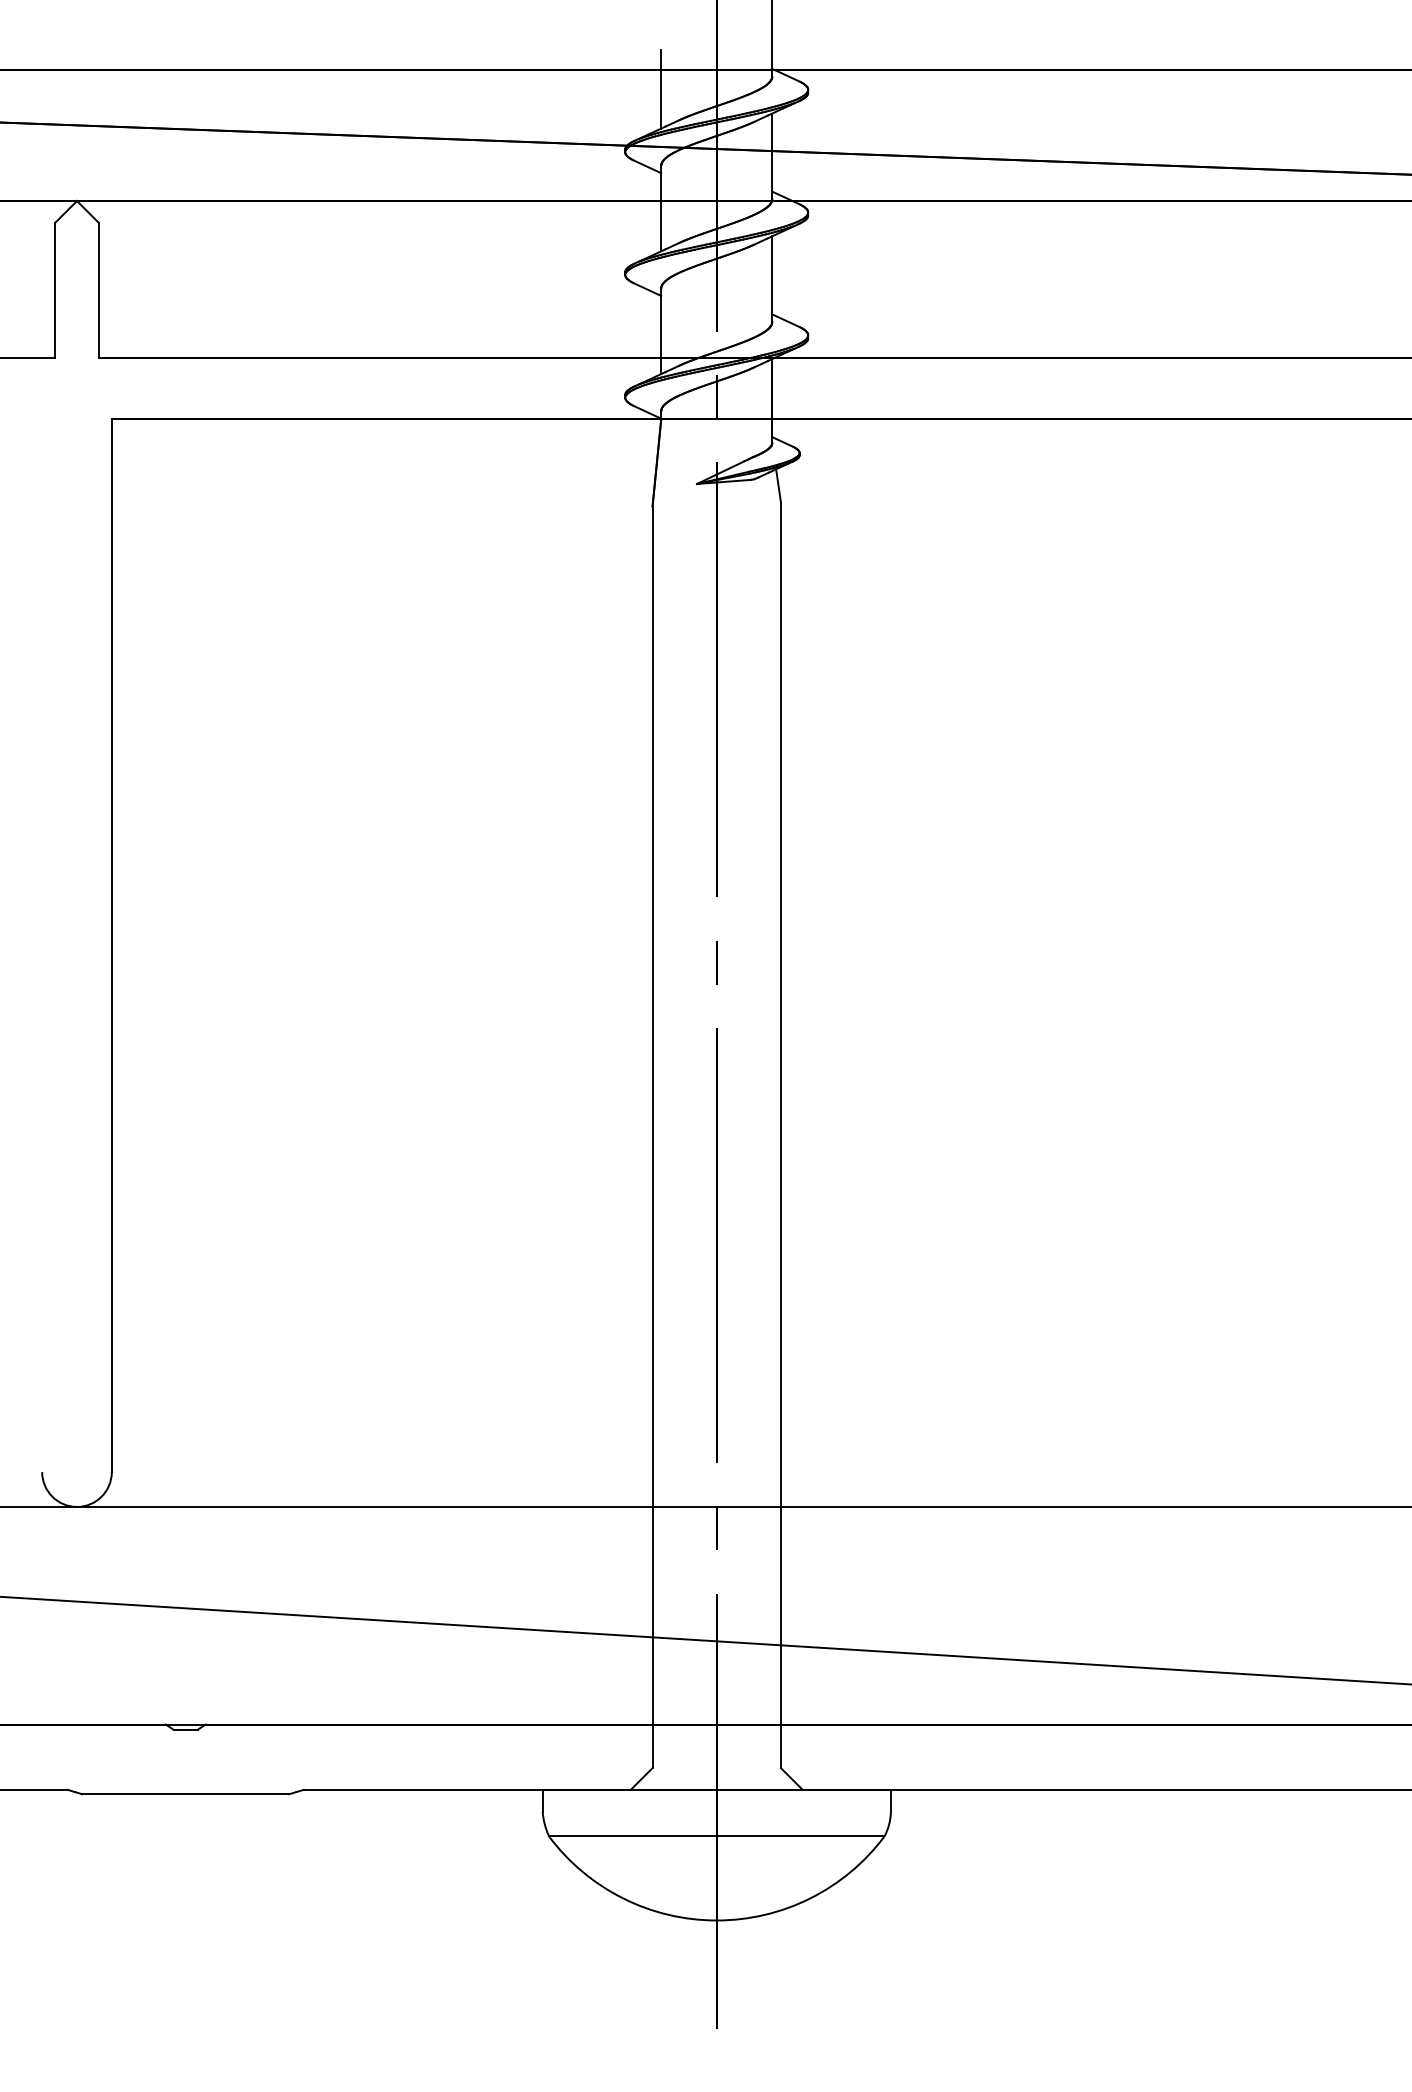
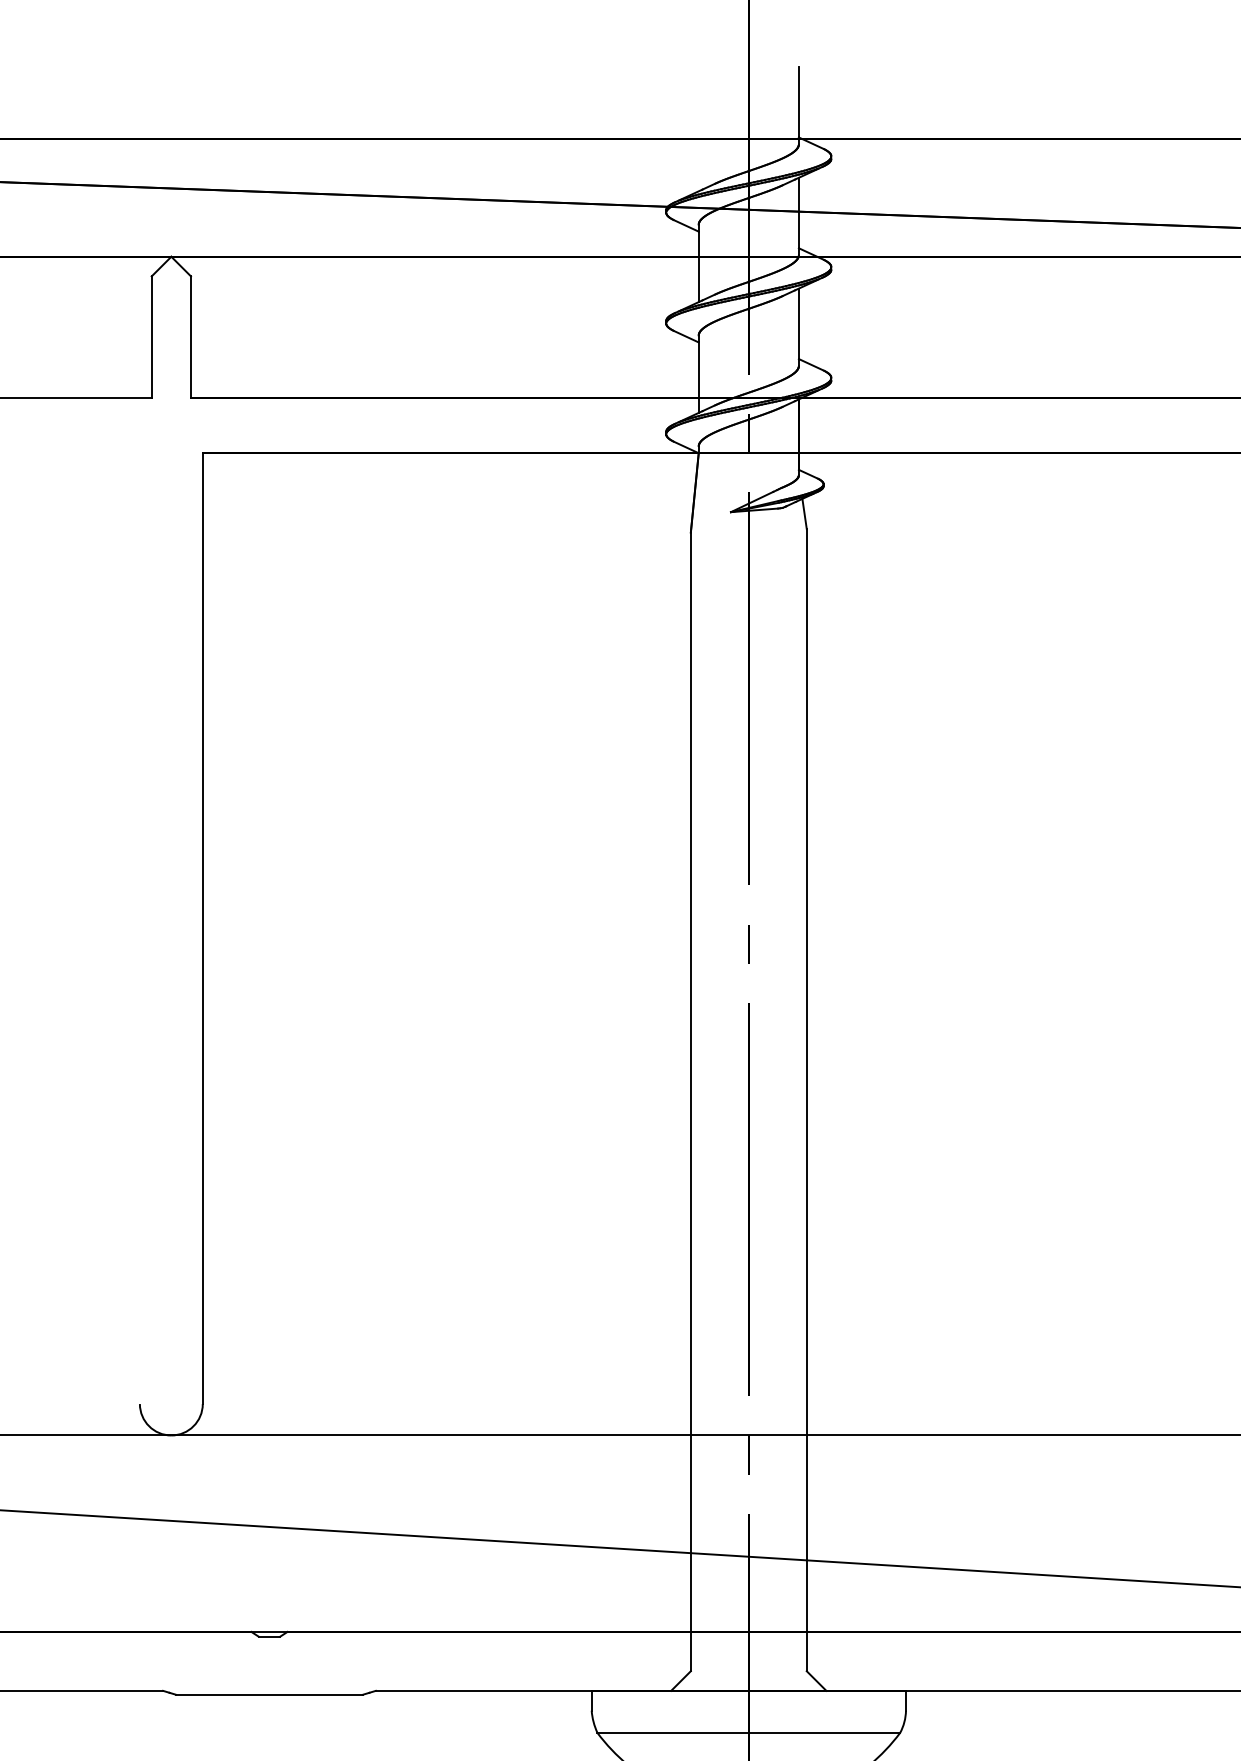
line: (661, 89) -> (698, 156), removed

